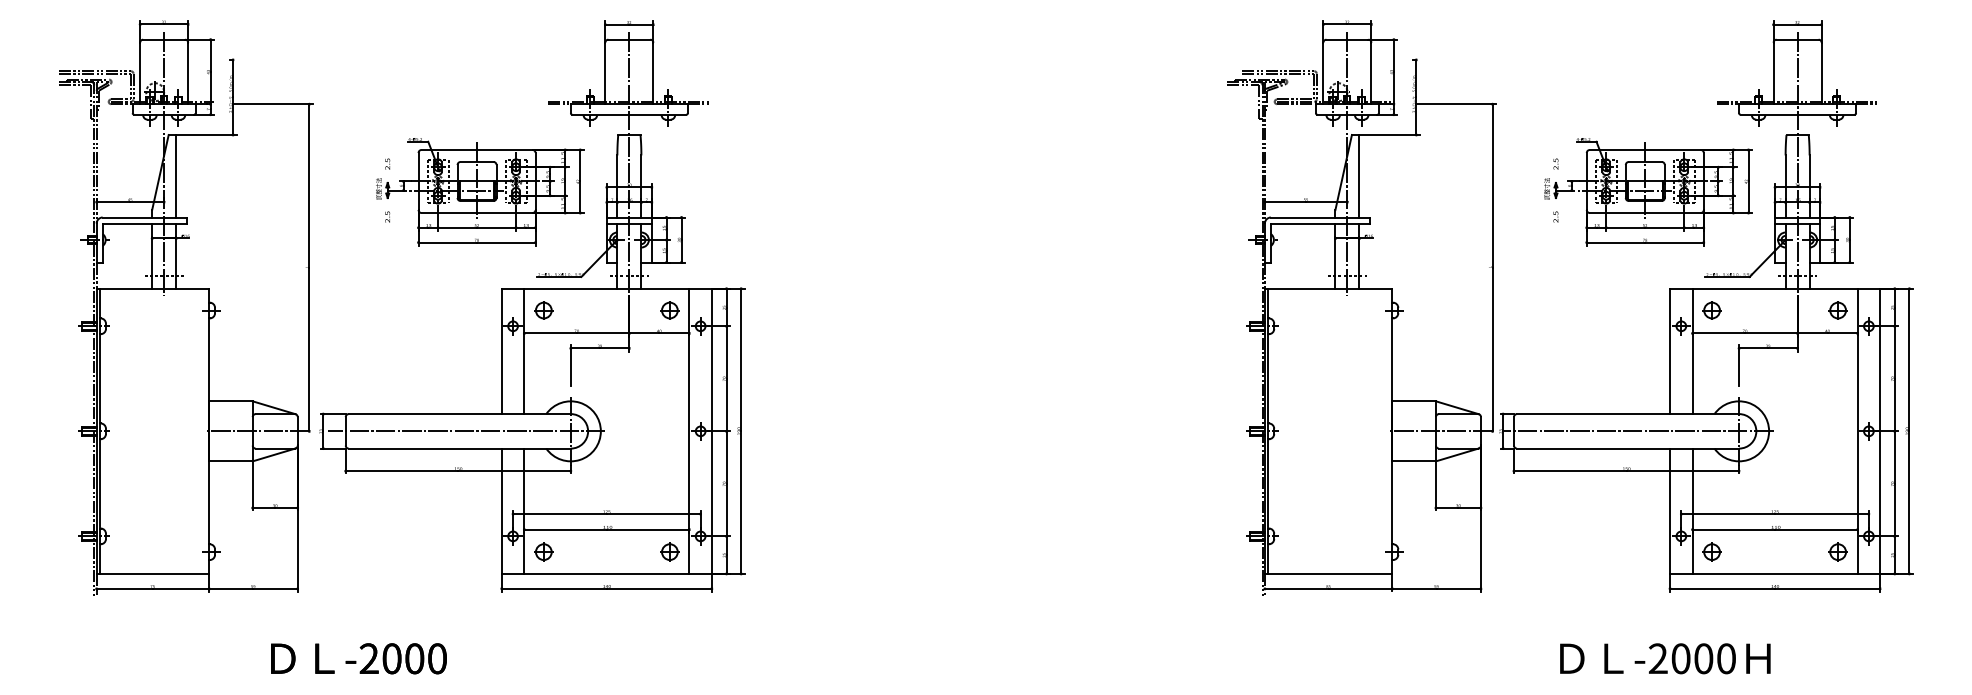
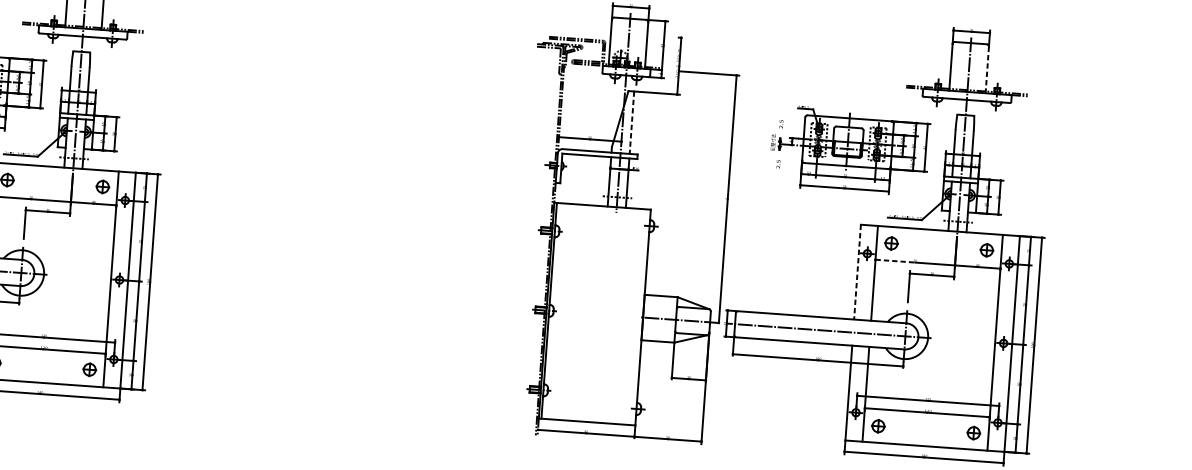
line: (1821, 73) -> (987, 70), solid -> dashed
line: (1359, 176) -> (631, 122), solid -> dashed
line: (1719, 333) -> (895, 261), solid -> dashed
line: (1670, 351) -> (857, 272), solid -> dashed

